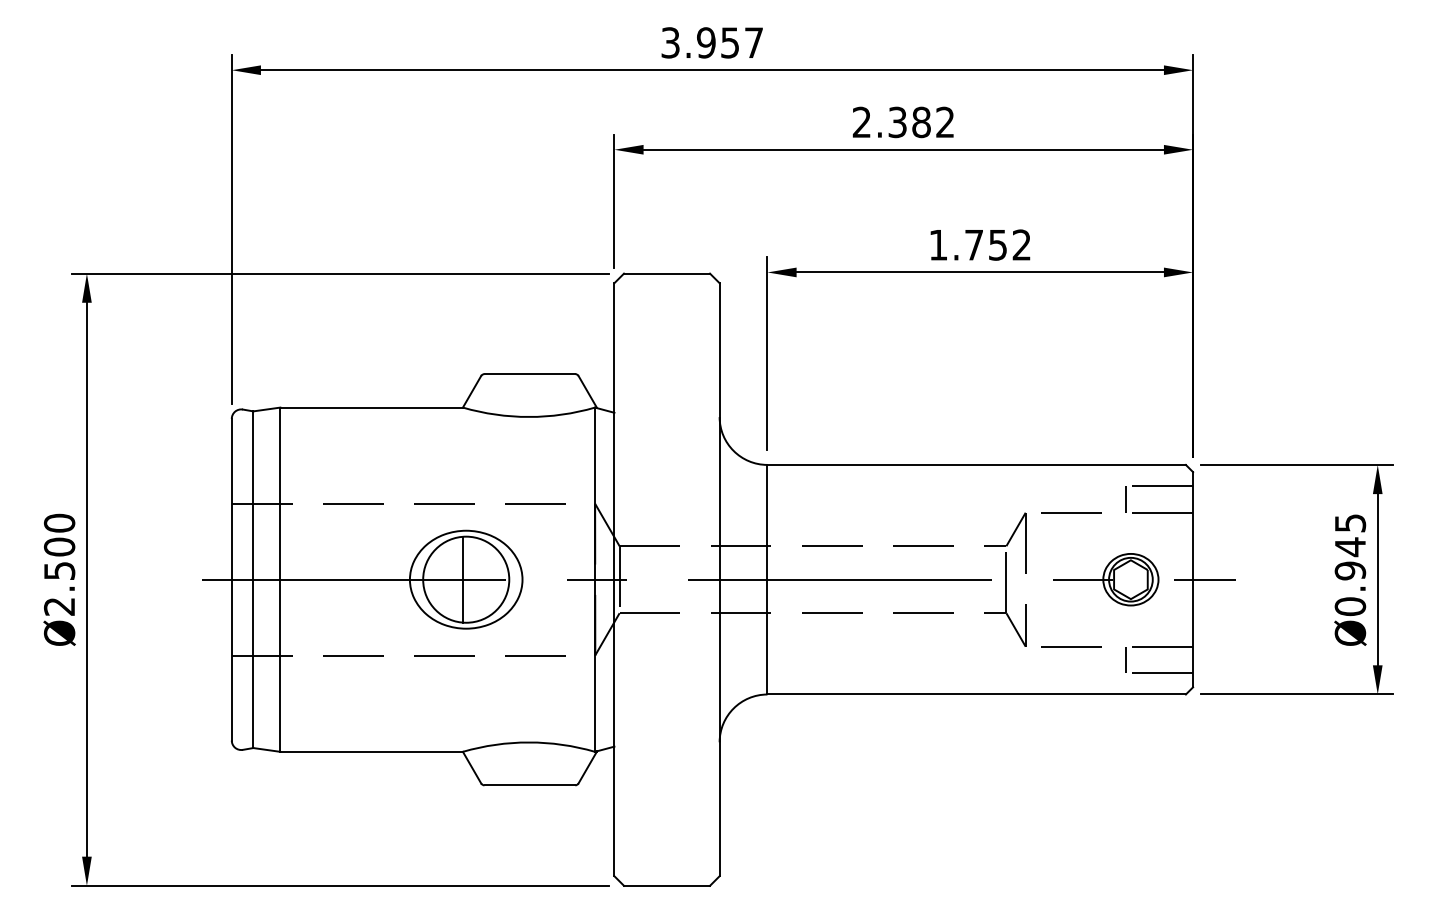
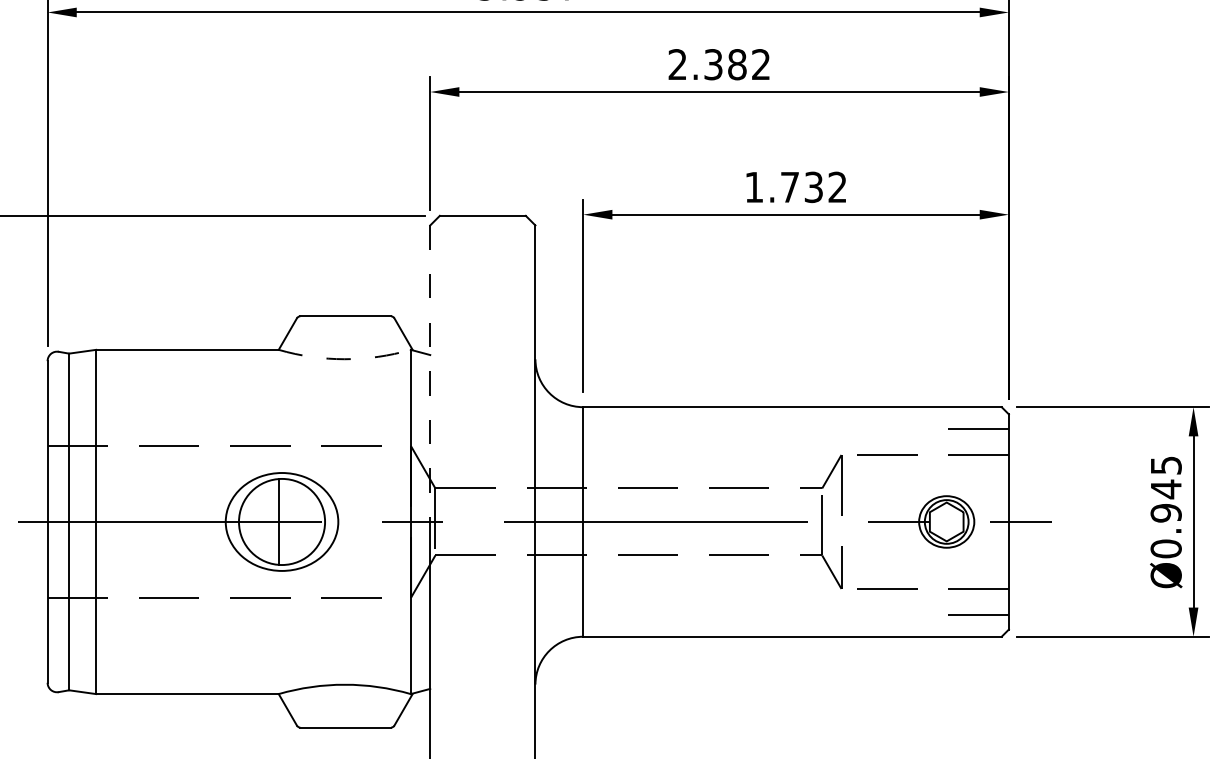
text: (997, 244) -> (813, 186), 1.752 -> 1.732
arc: (528, 416) -> (344, 358), solid -> dashed
line: (614, 431) -> (430, 373), solid -> dashed
line: (1126, 499) -> (942, 441), removed
line: (1126, 659) -> (942, 601), removed

